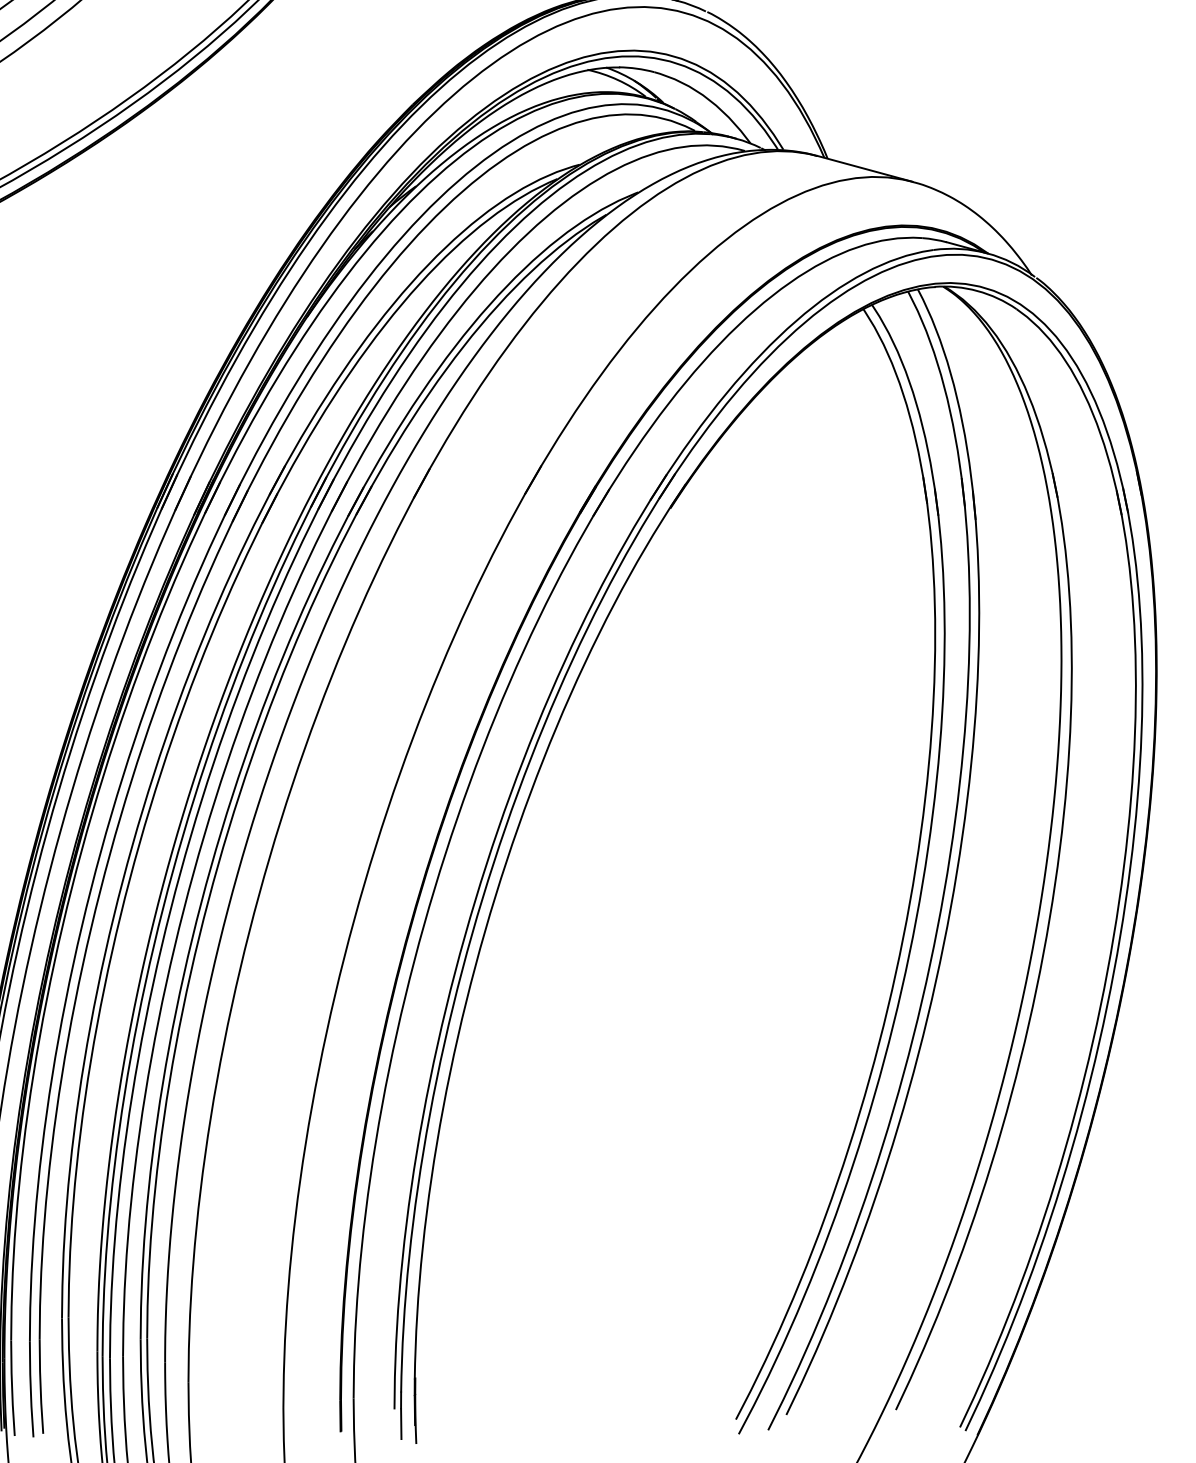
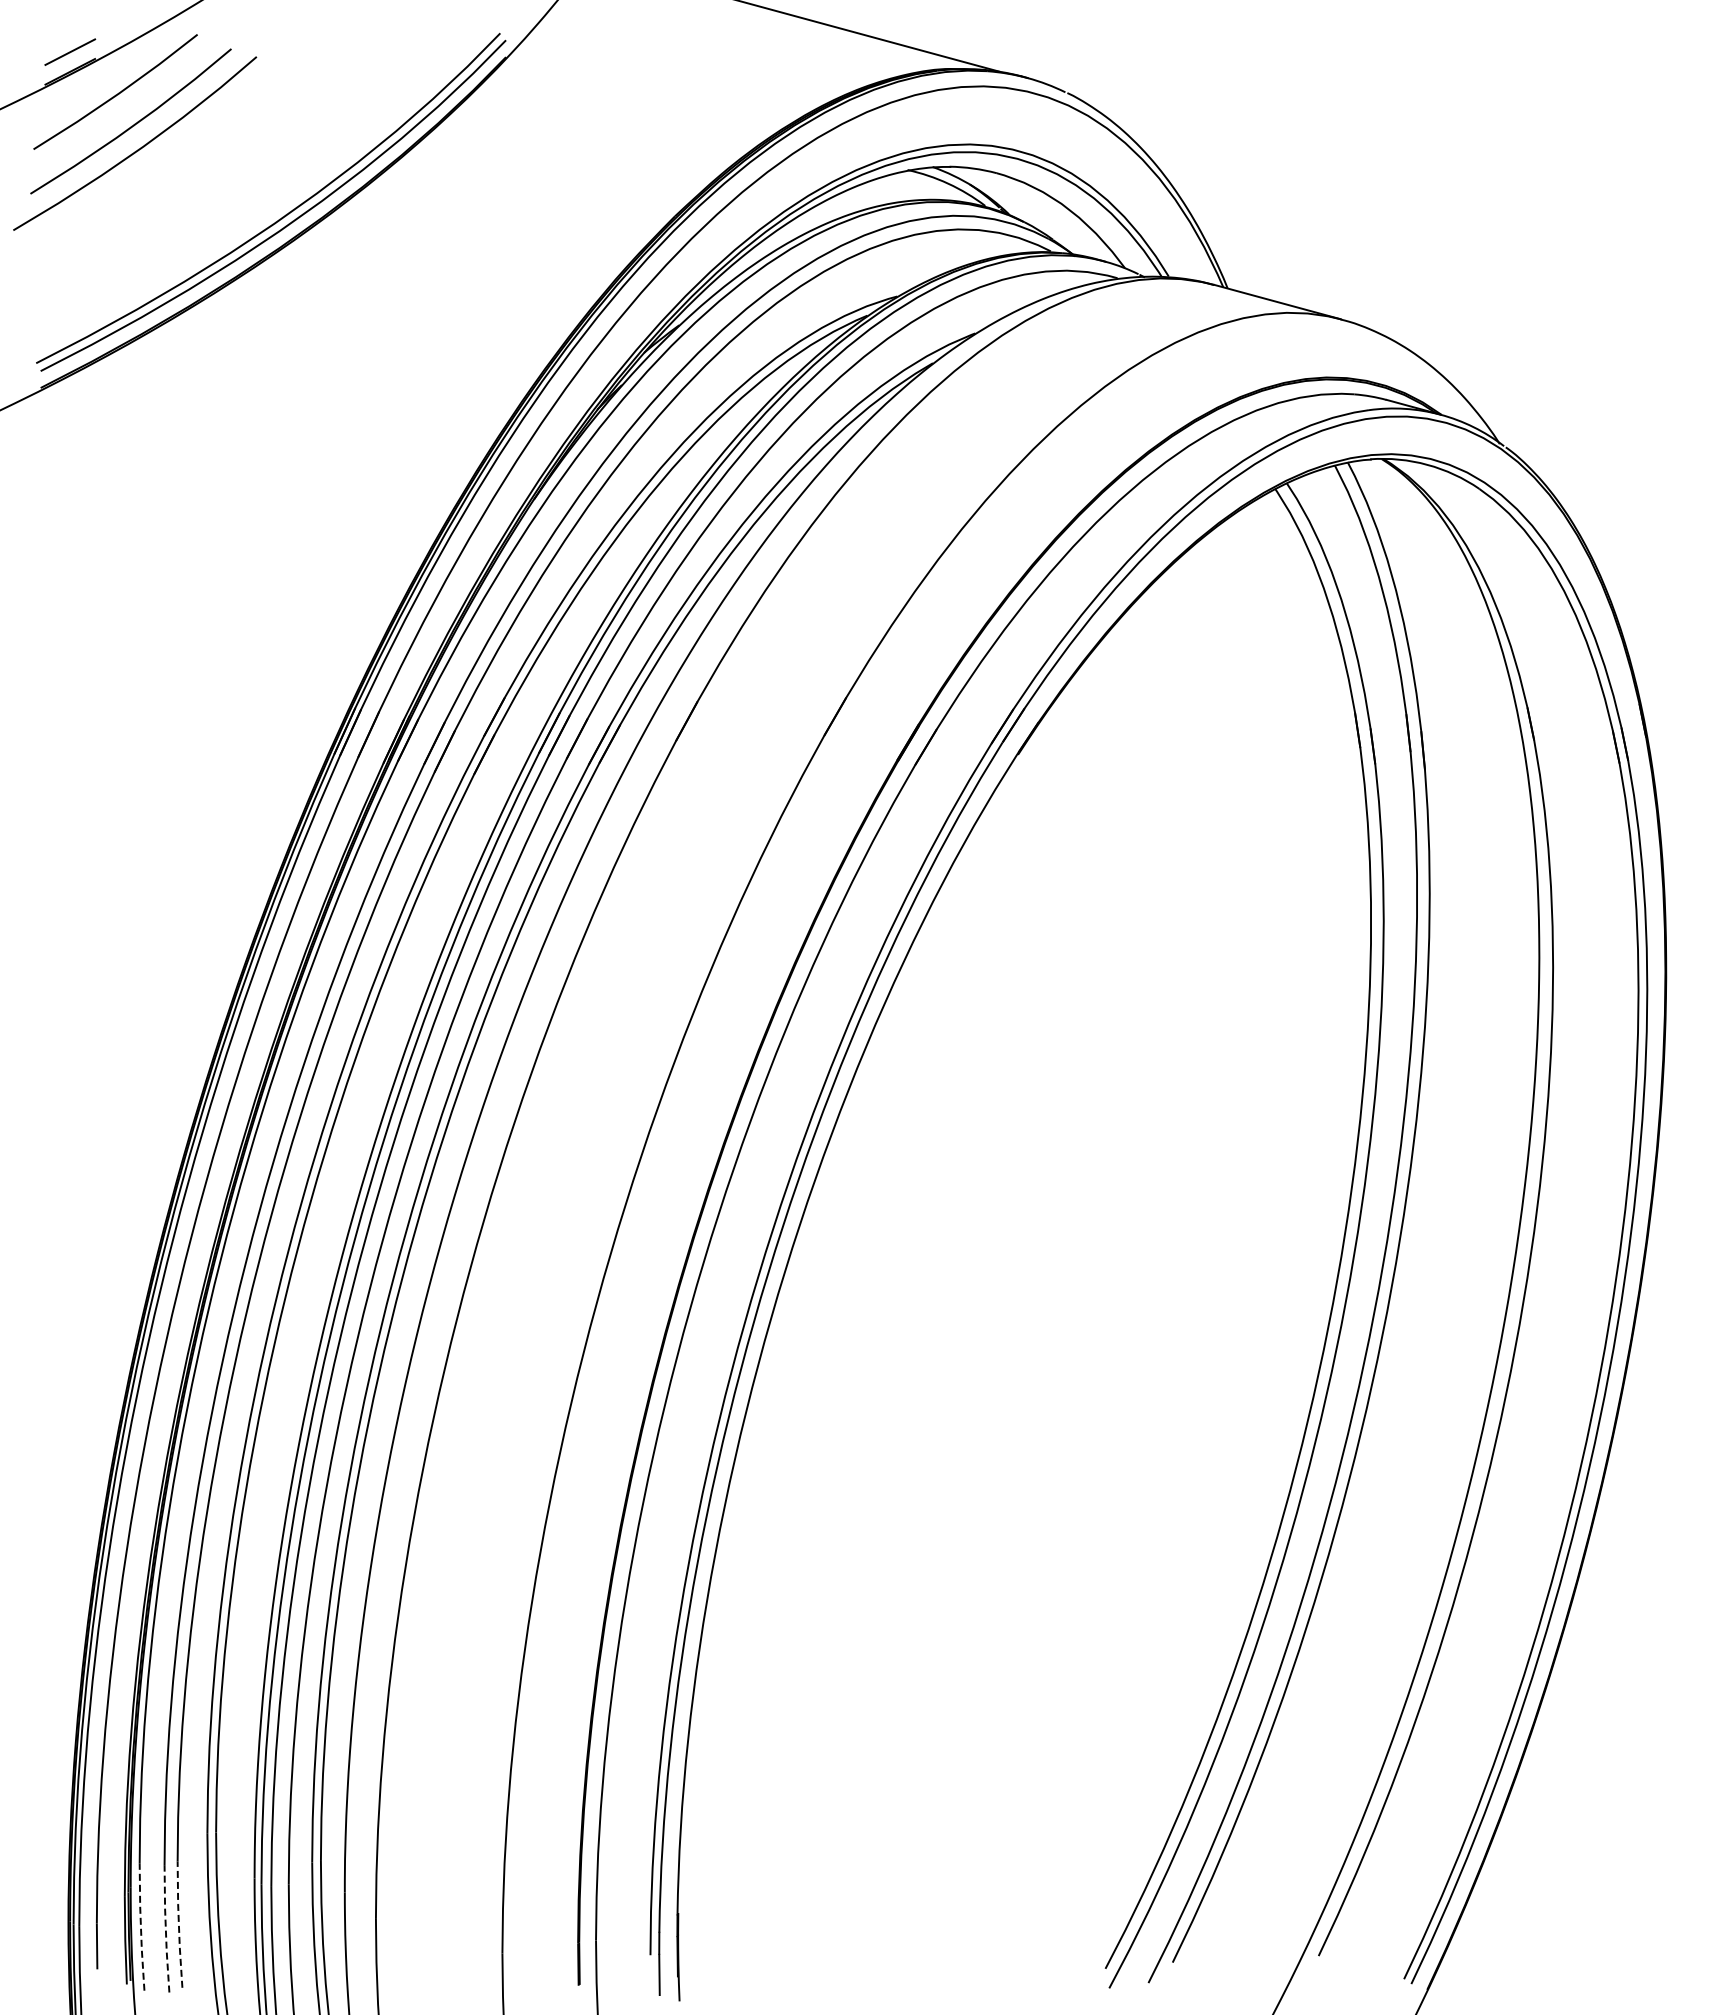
line: (40, 1386) -> (178, 1924), solid -> dashed
line: (11, 1387) -> (140, 1926), solid -> dashed
line: (30, 1389) -> (165, 1928), solid -> dashed

